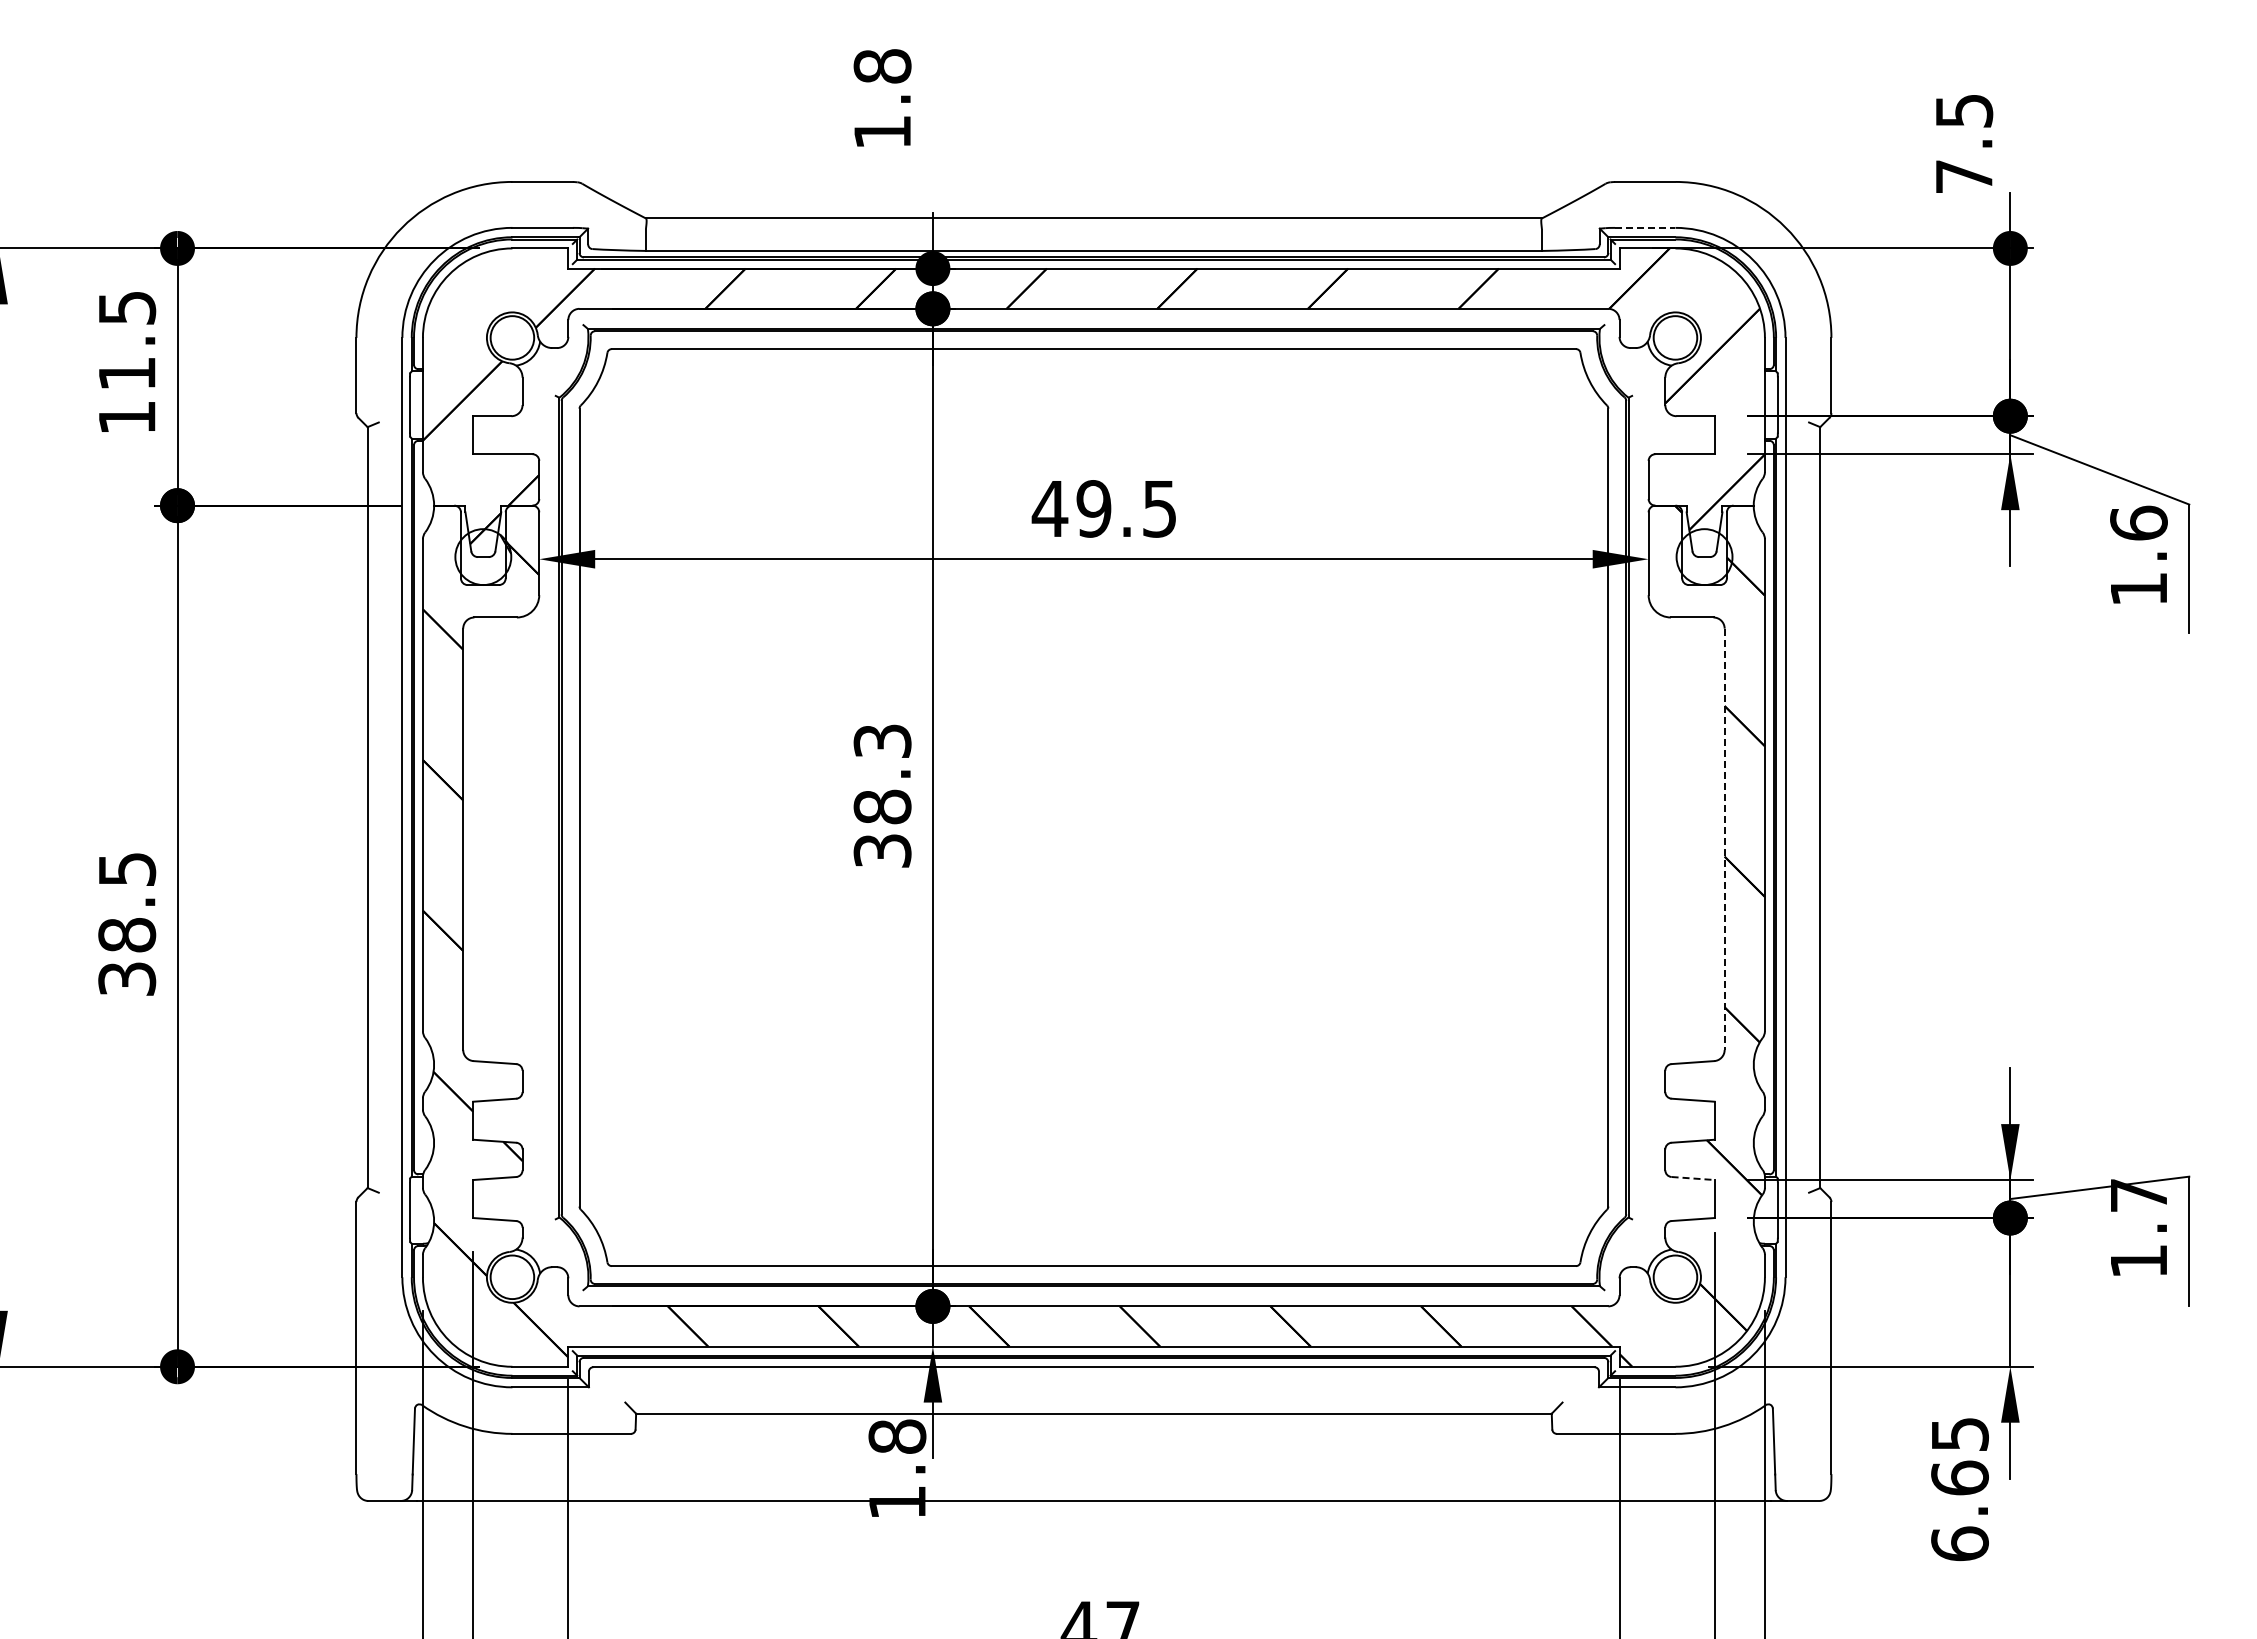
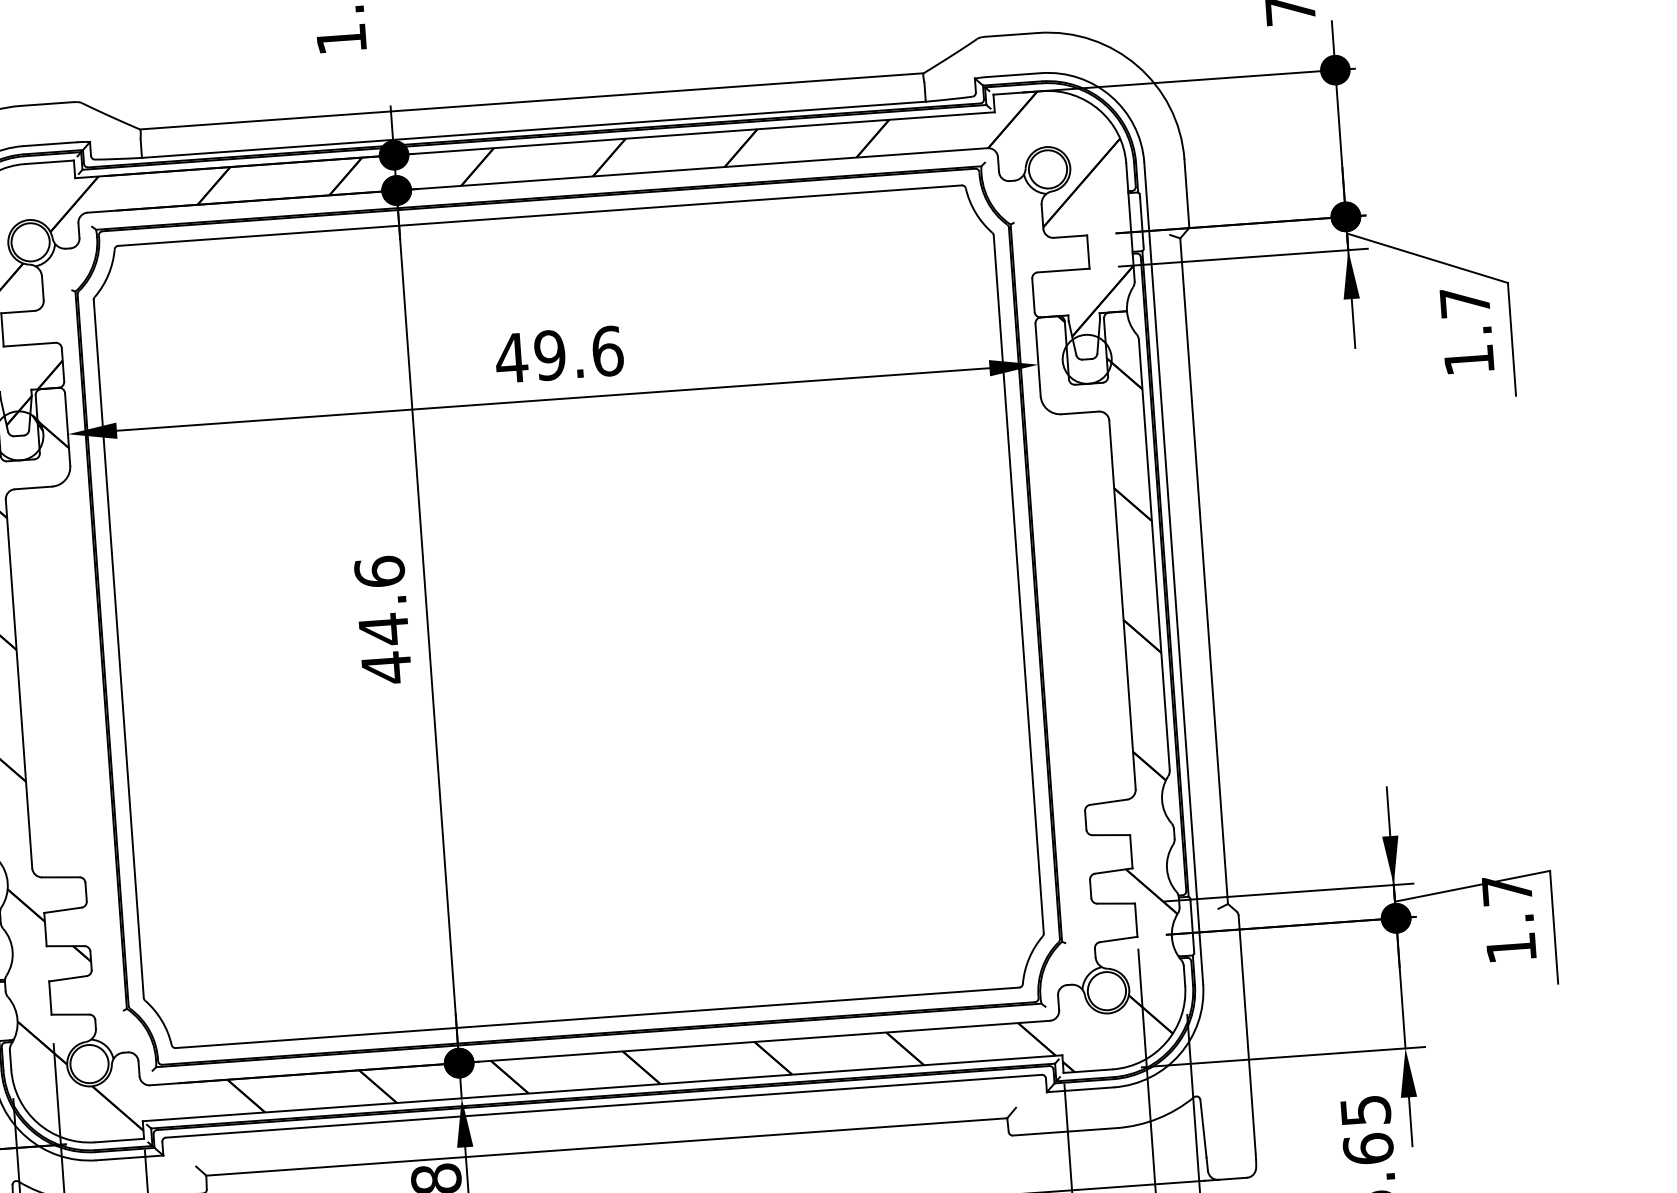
line: (1645, 227) -> (1014, 74), dashed -> solid
text: (1159, 508) -> (607, 350), 49.5 -> 49.6
text: (2138, 522) -> (1464, 301), 1.6 -> 1.7
text: (882, 796) -> (383, 620), 38.3 -> 44.6
line: (1724, 839) -> (1122, 605), dashed -> solid
line: (1693, 1178) -> (1116, 903), dashed -> solid

